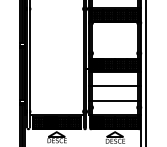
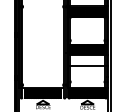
line: (115, 100) -> (87, 76), removed

